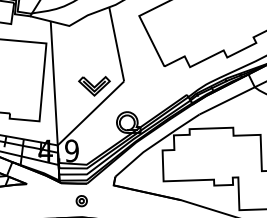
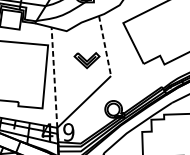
line: (116, 44) -> (104, 46), solid -> dashed
line: (54, 82) -> (54, 76), solid -> dashed
part: (94, 86) -> (87, 60), moved

